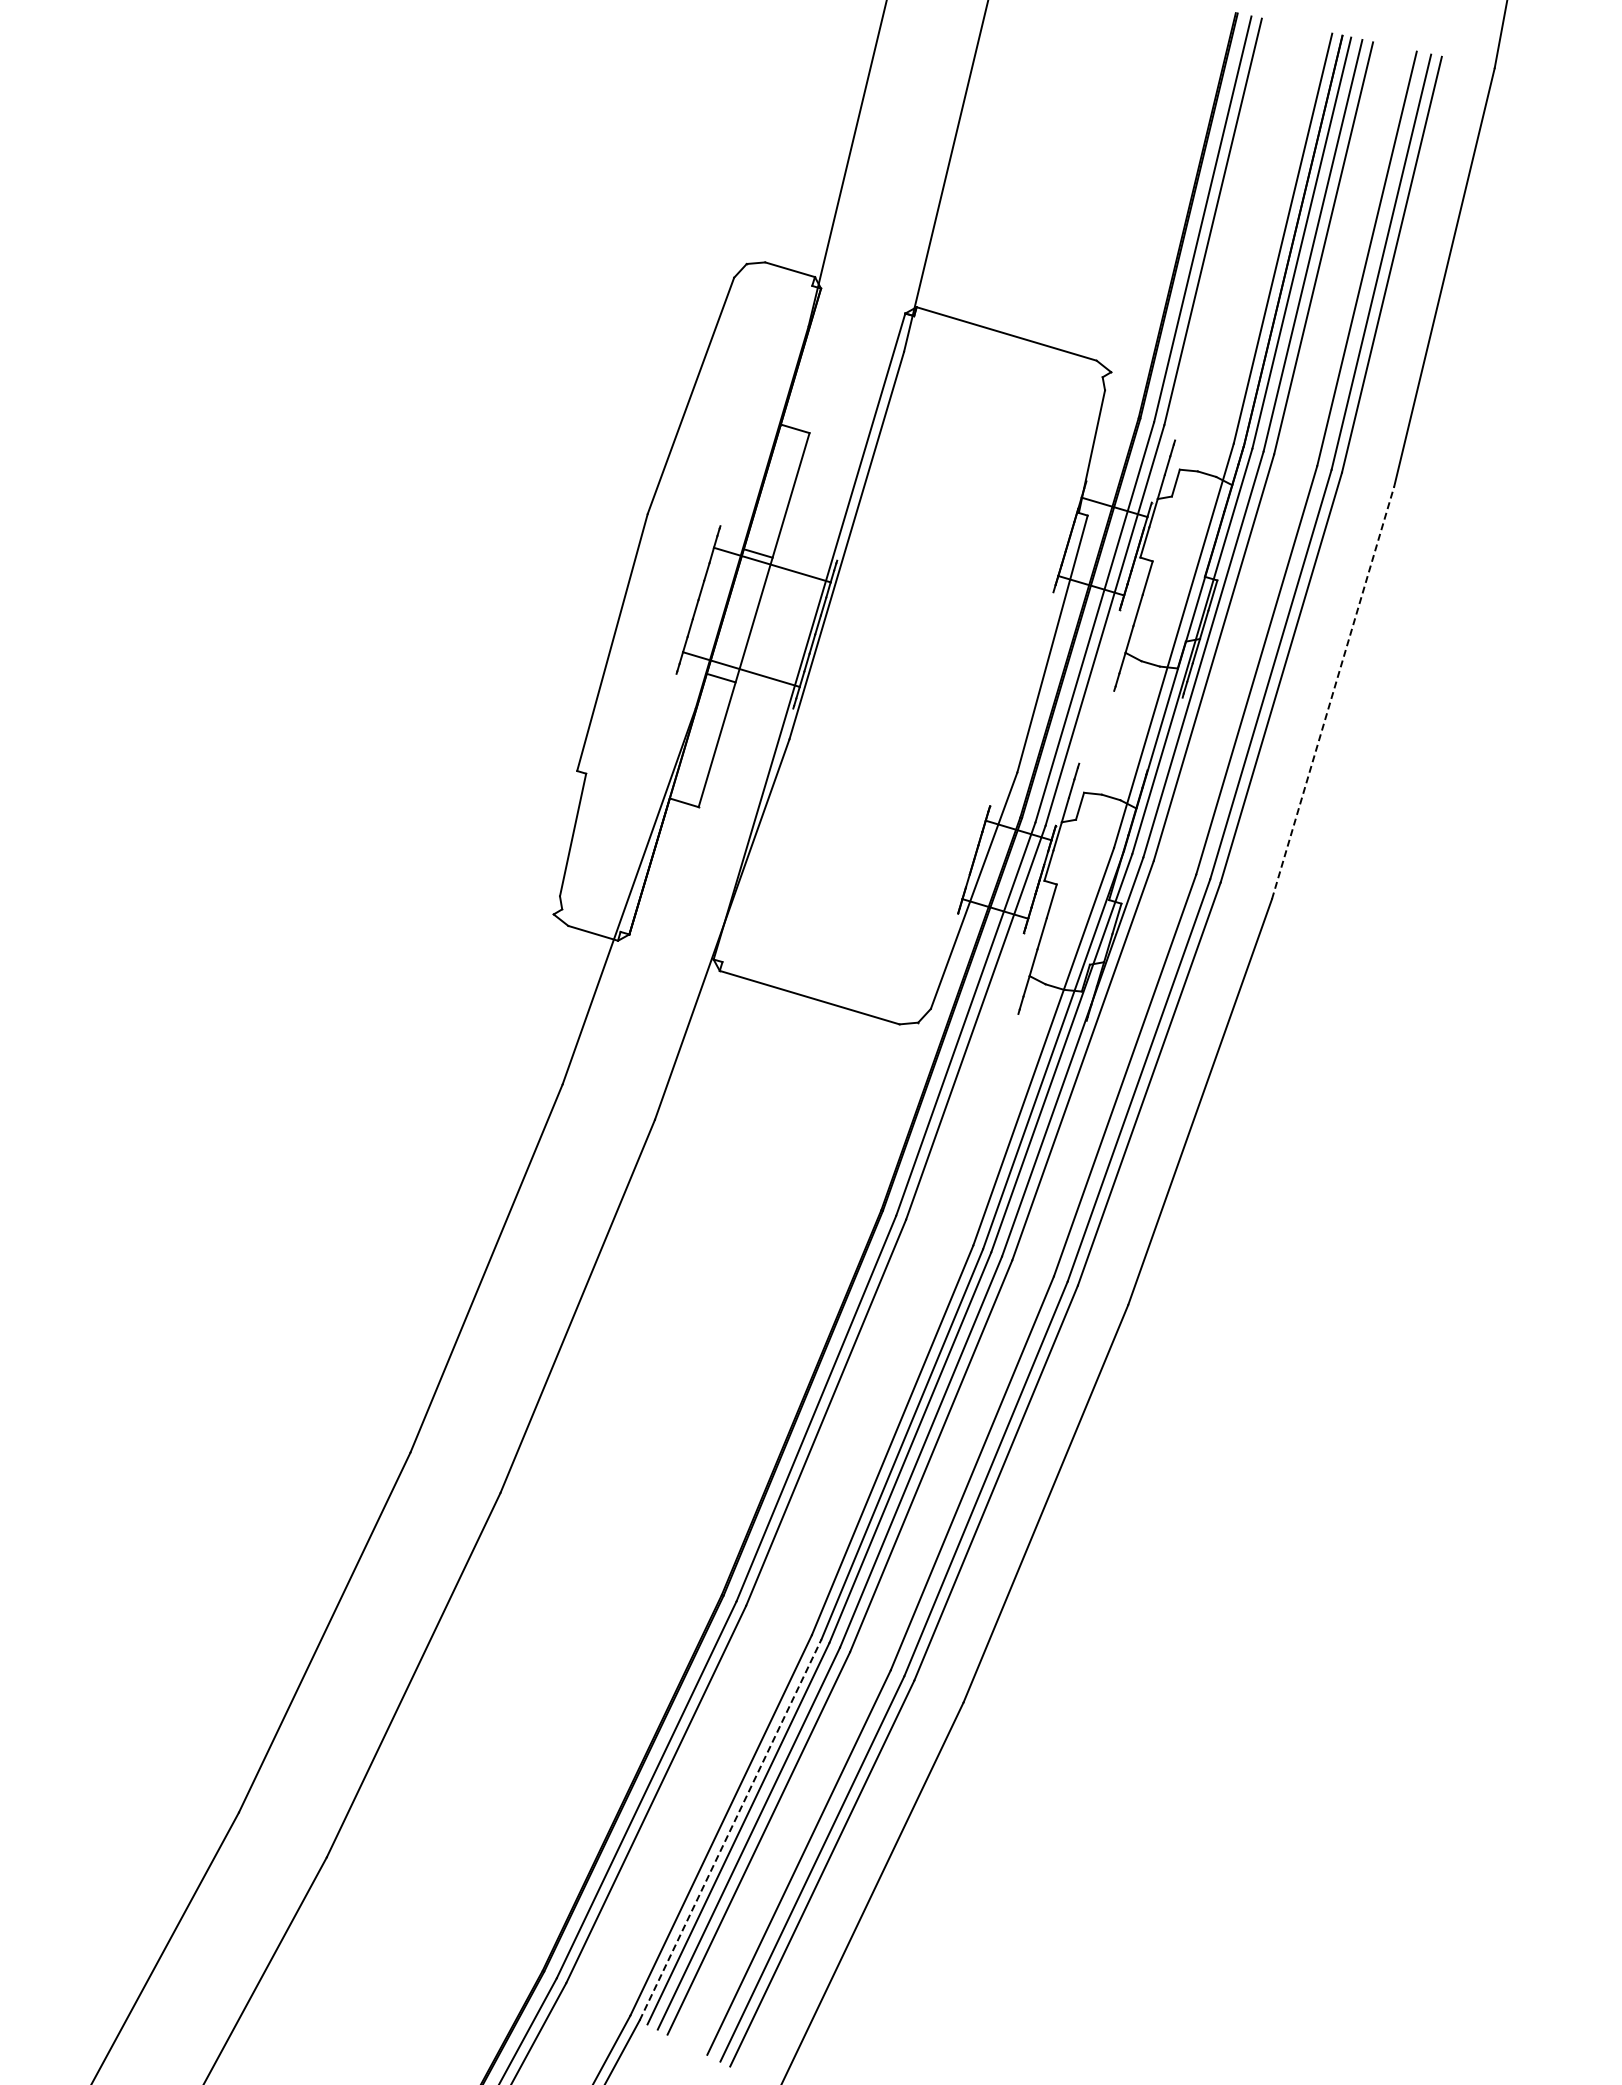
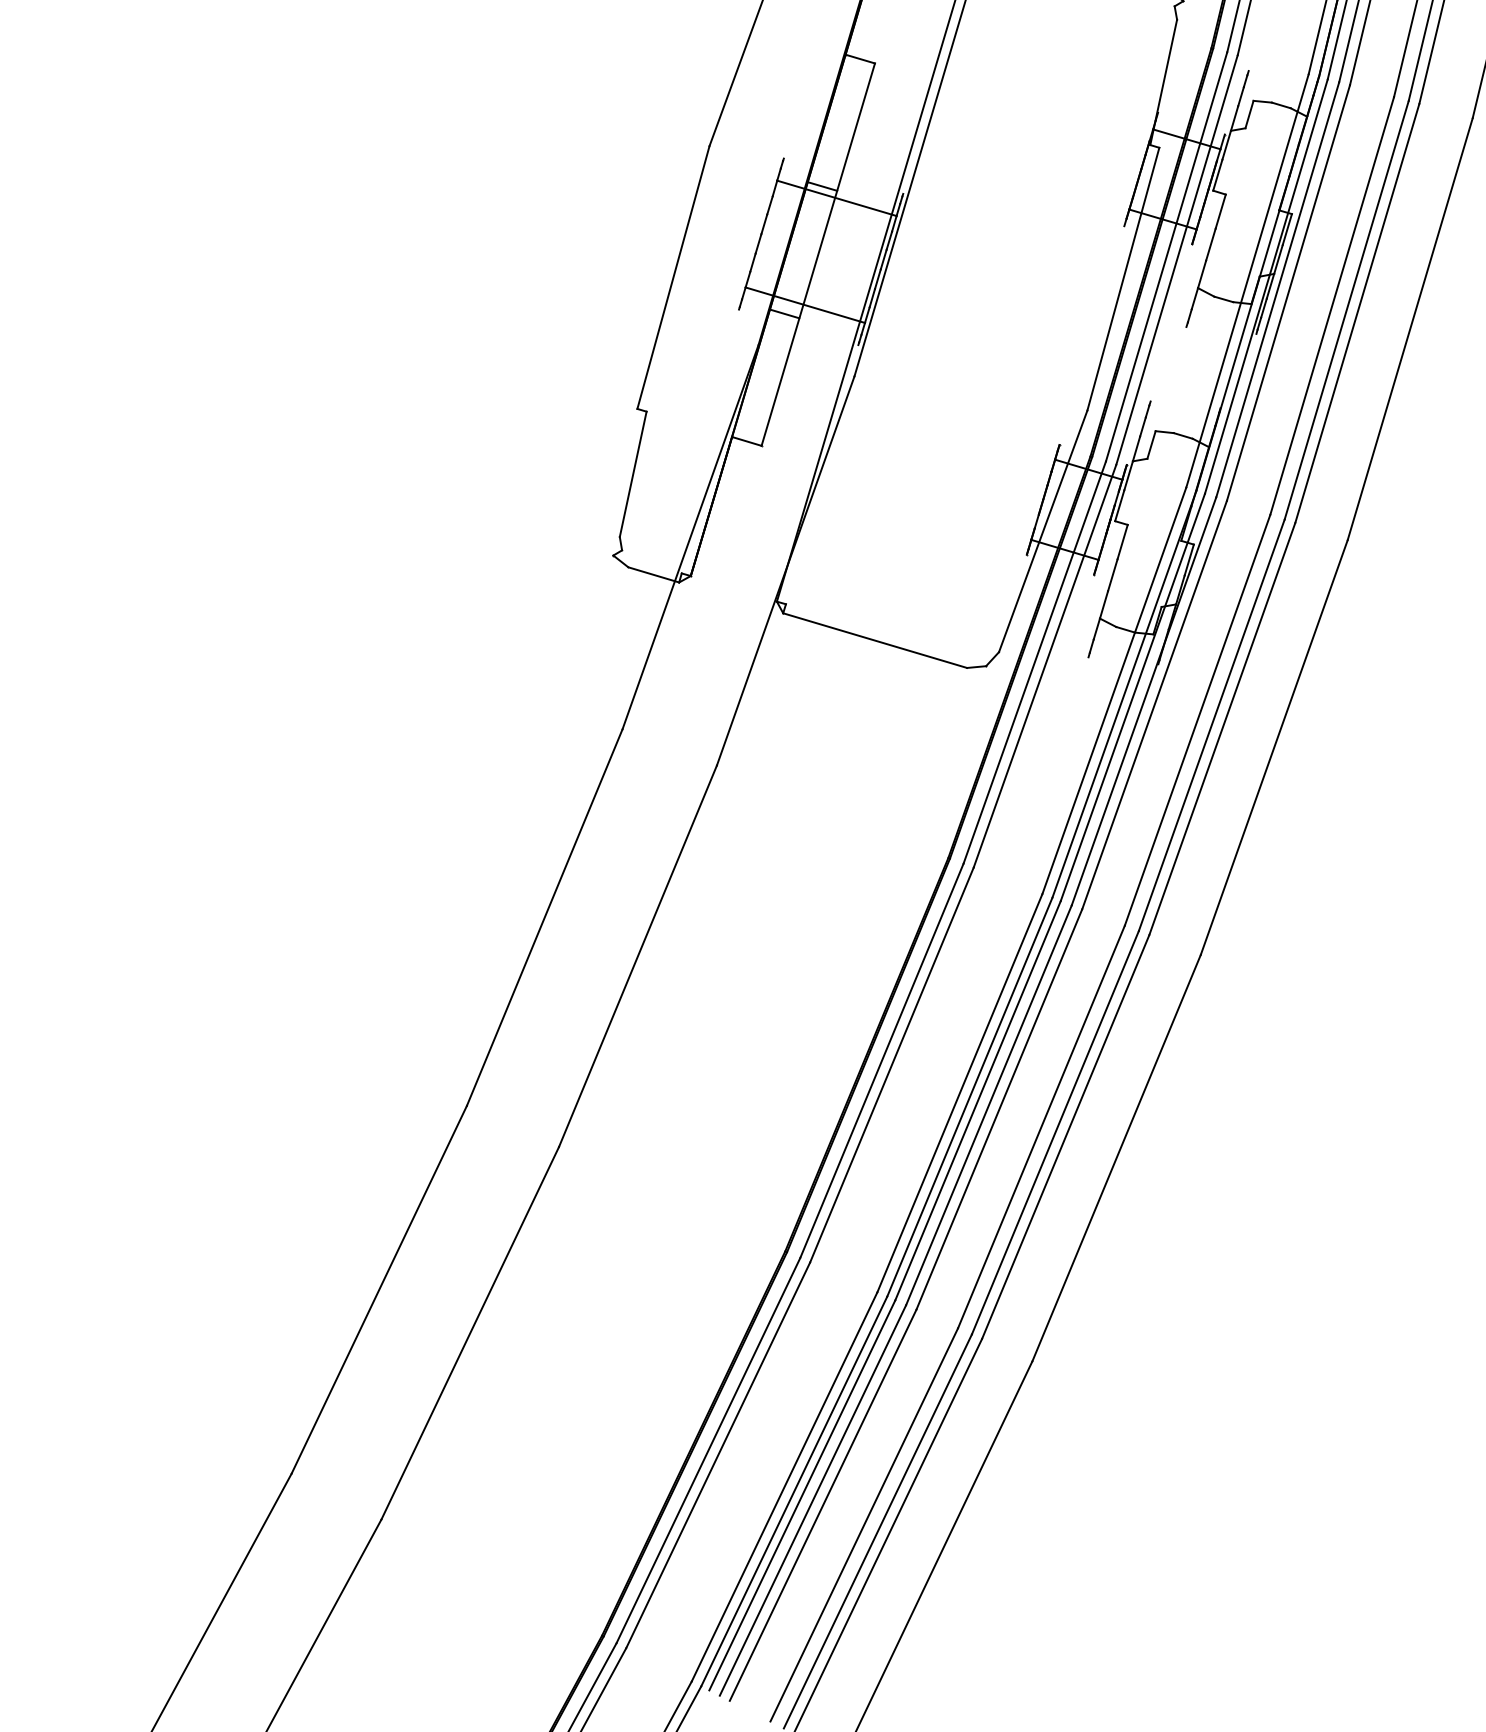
line: (1333, 692) -> (1410, 328), dashed -> solid
line: (730, 1829) -> (794, 1491), dashed -> solid

